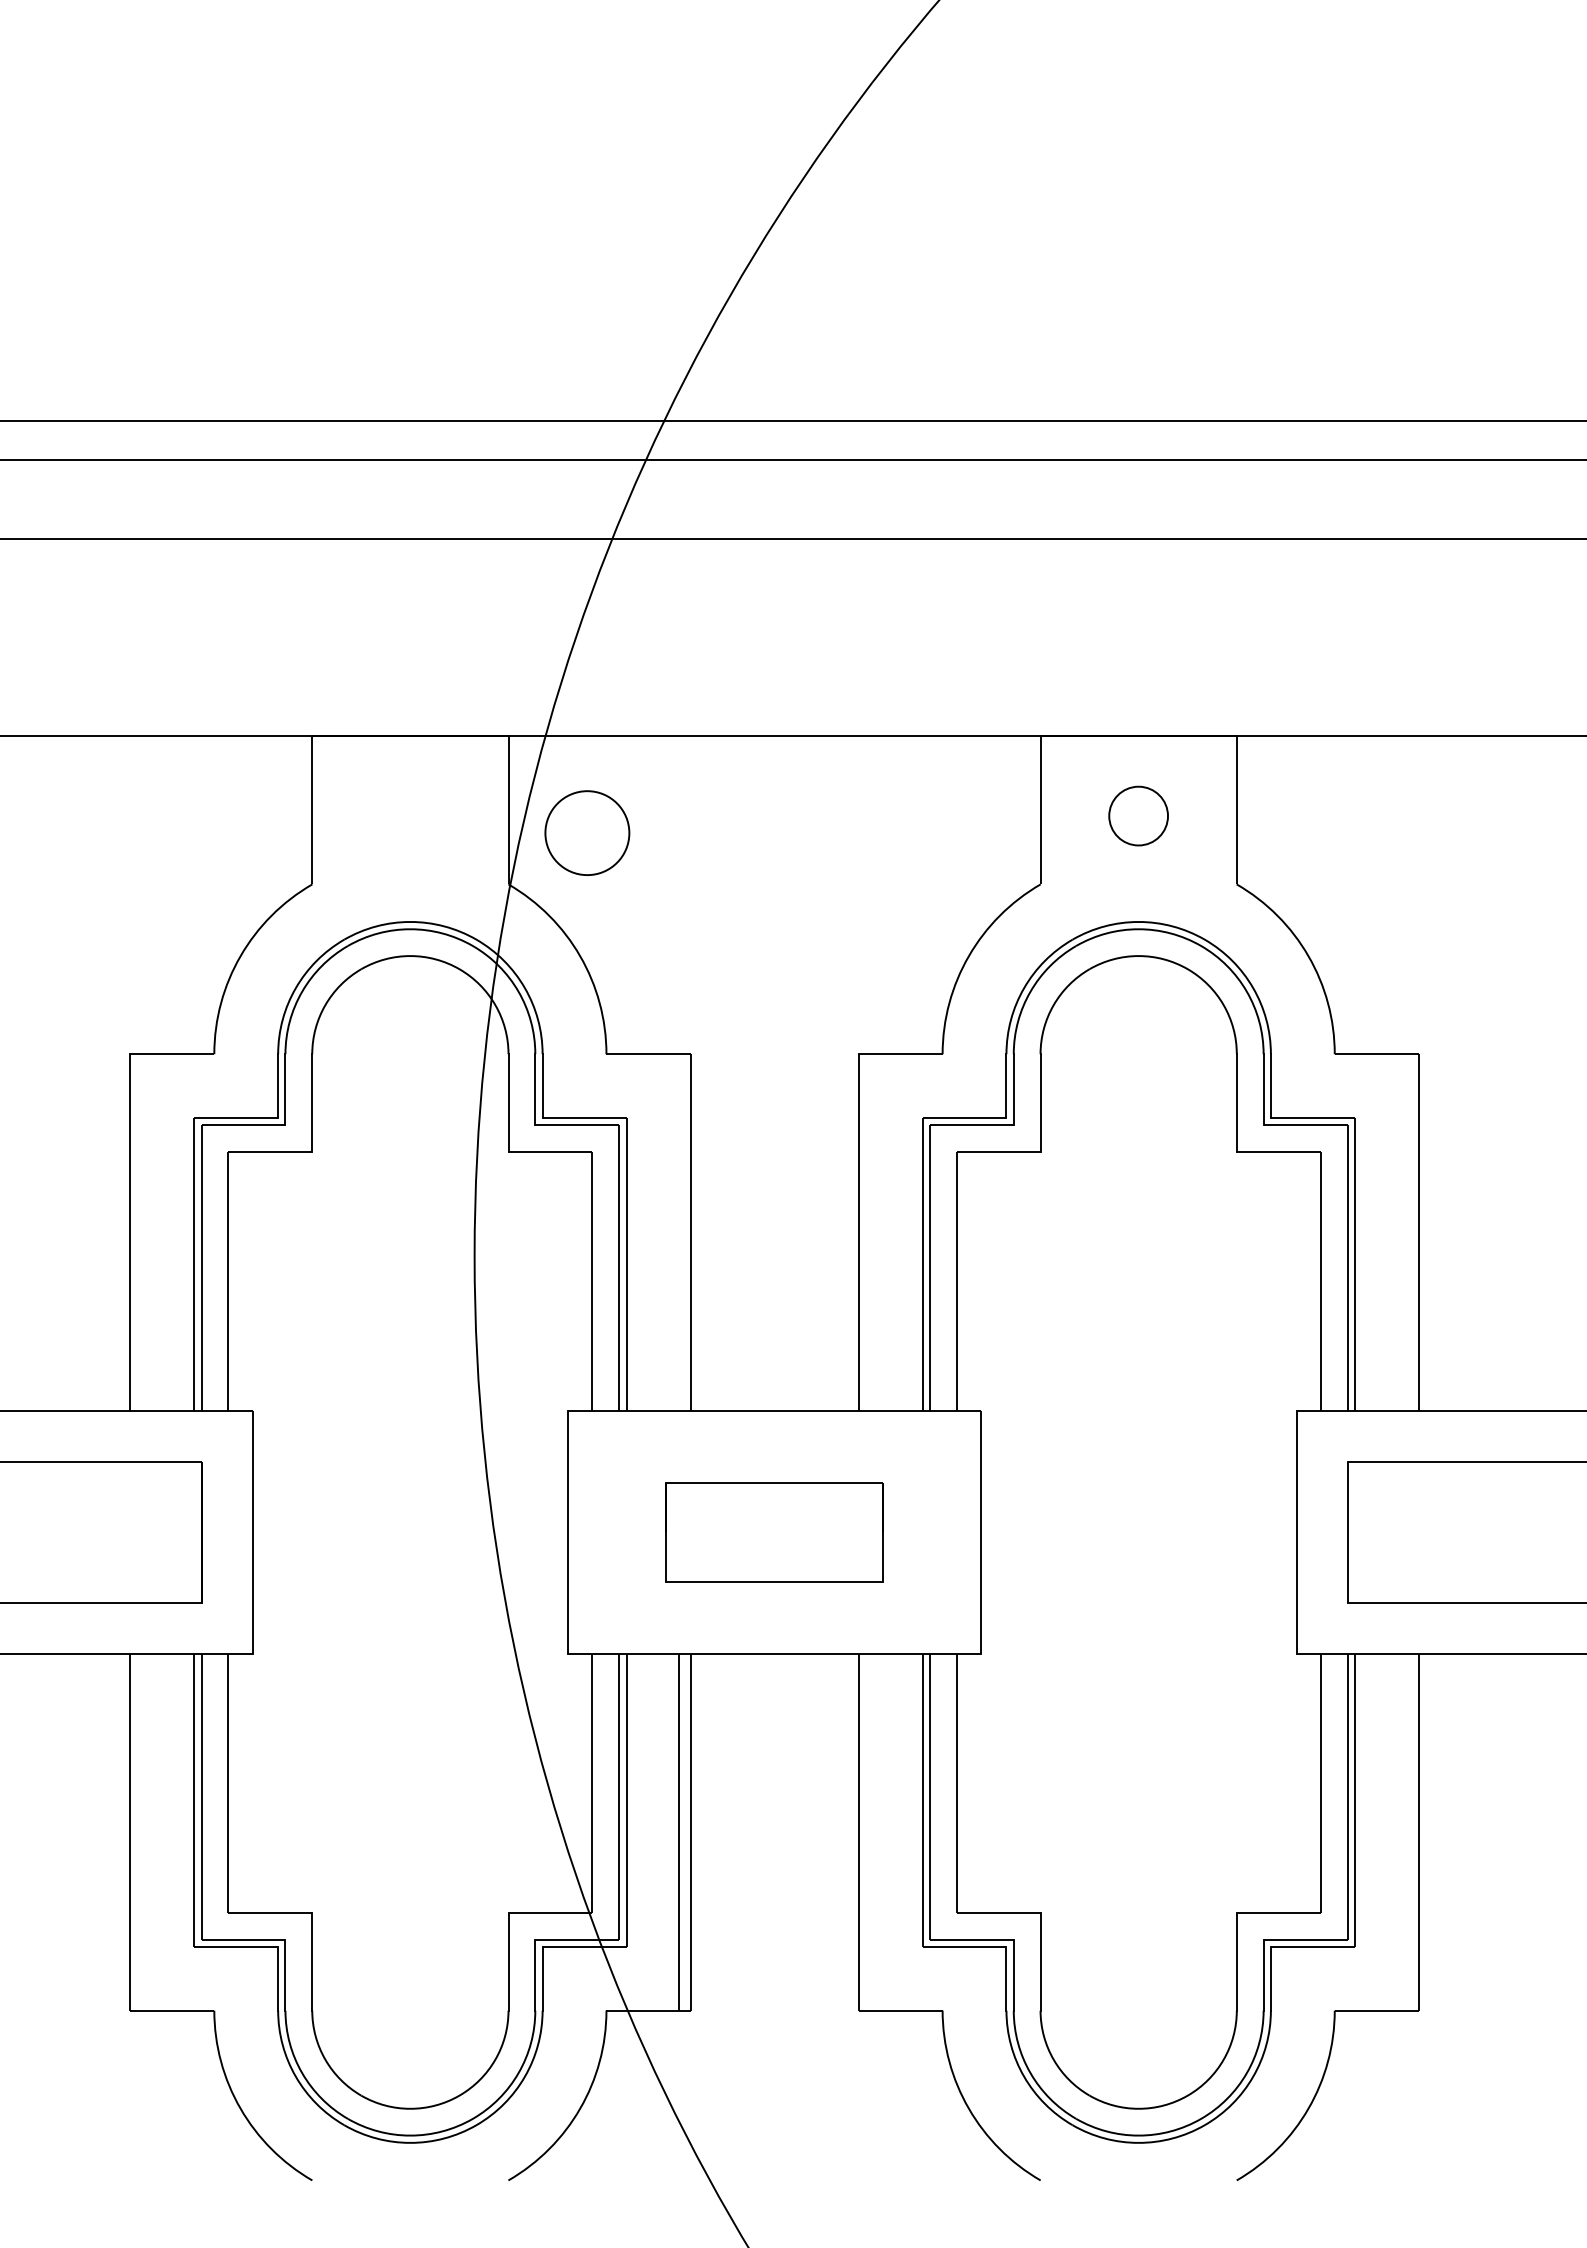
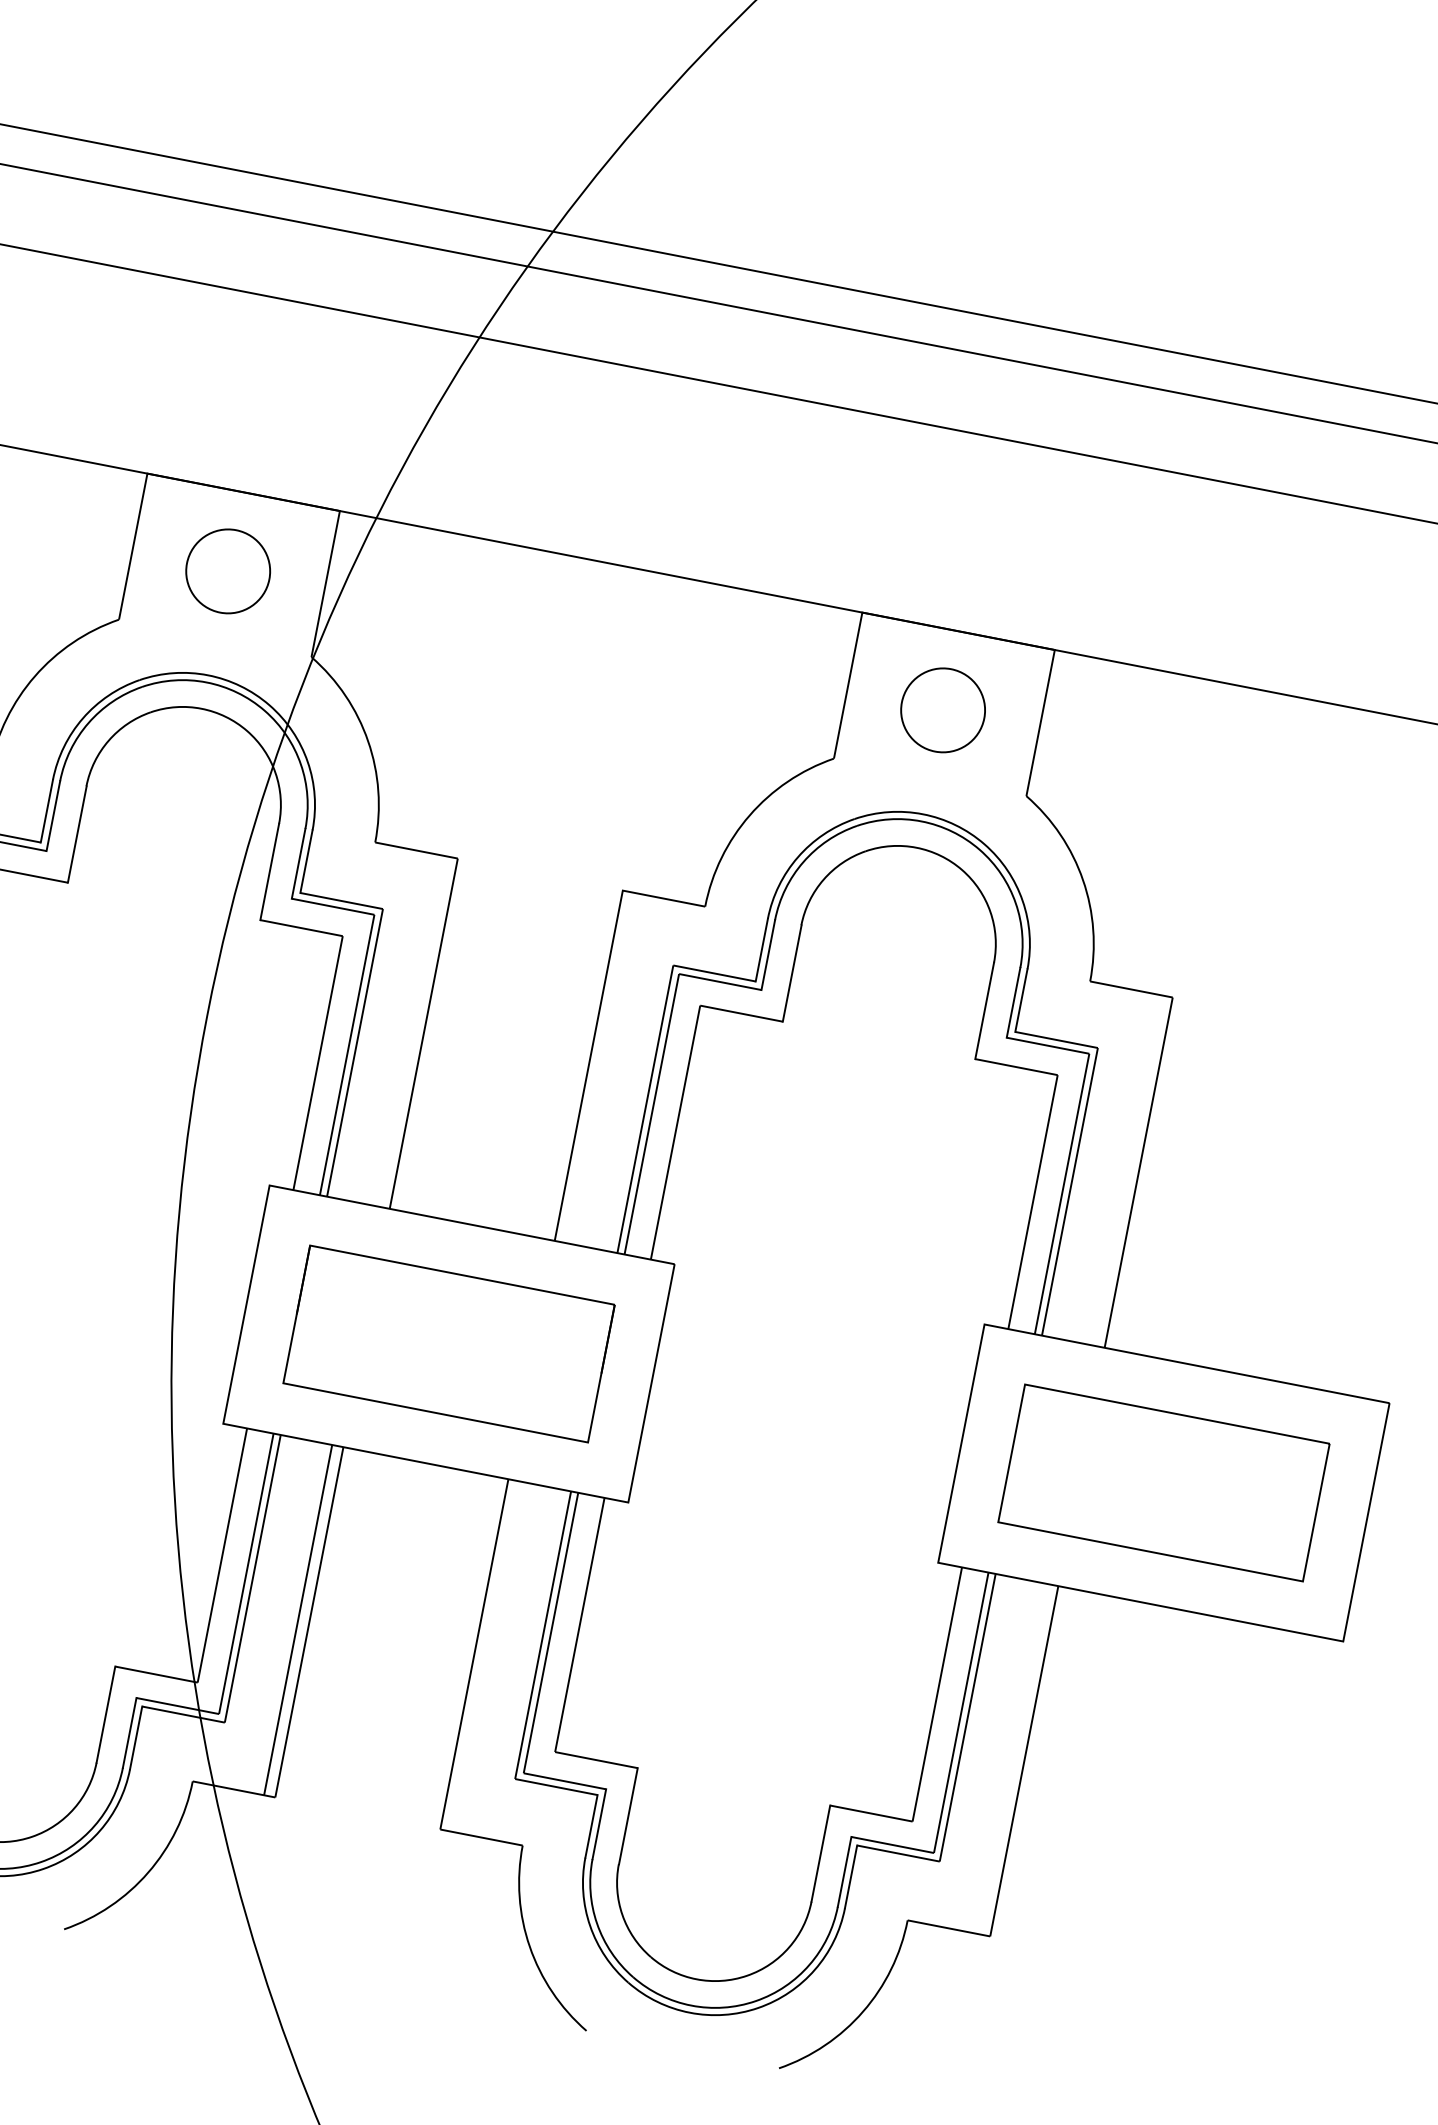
circle: (1138, 815) -> (943, 709), size x1.43
circle: (587, 832) -> (228, 570), moved
part: (774, 1532) -> (448, 1344), size x1.43

